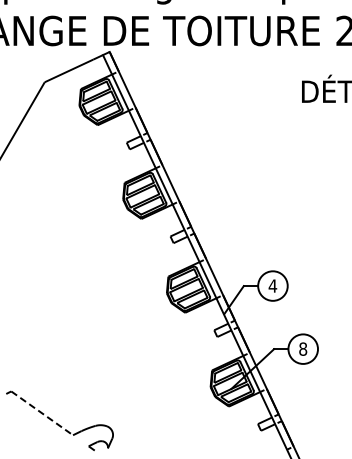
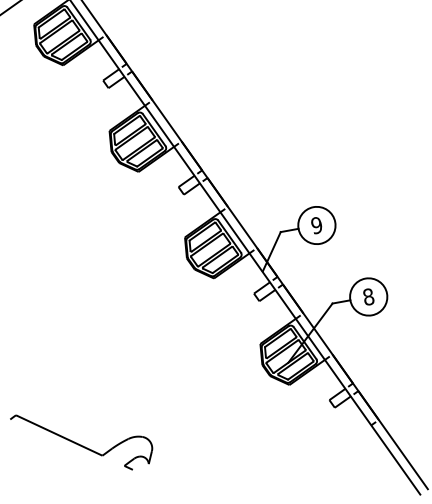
text: (272, 285) -> (316, 224), 4 -> 9
line: (42, 413) -> (59, 435), dashed -> solid

